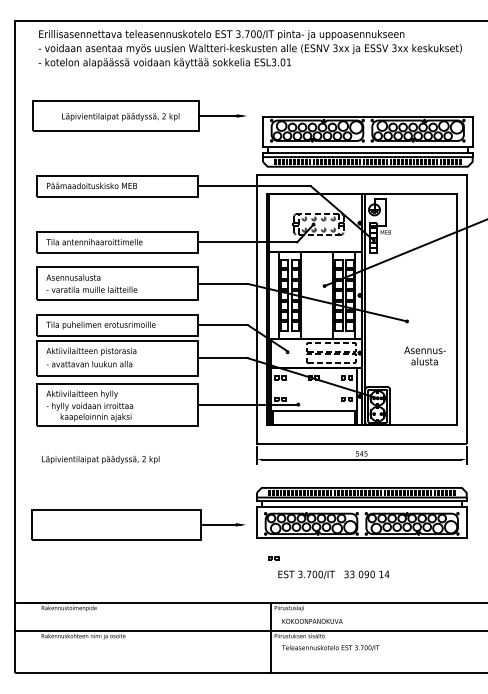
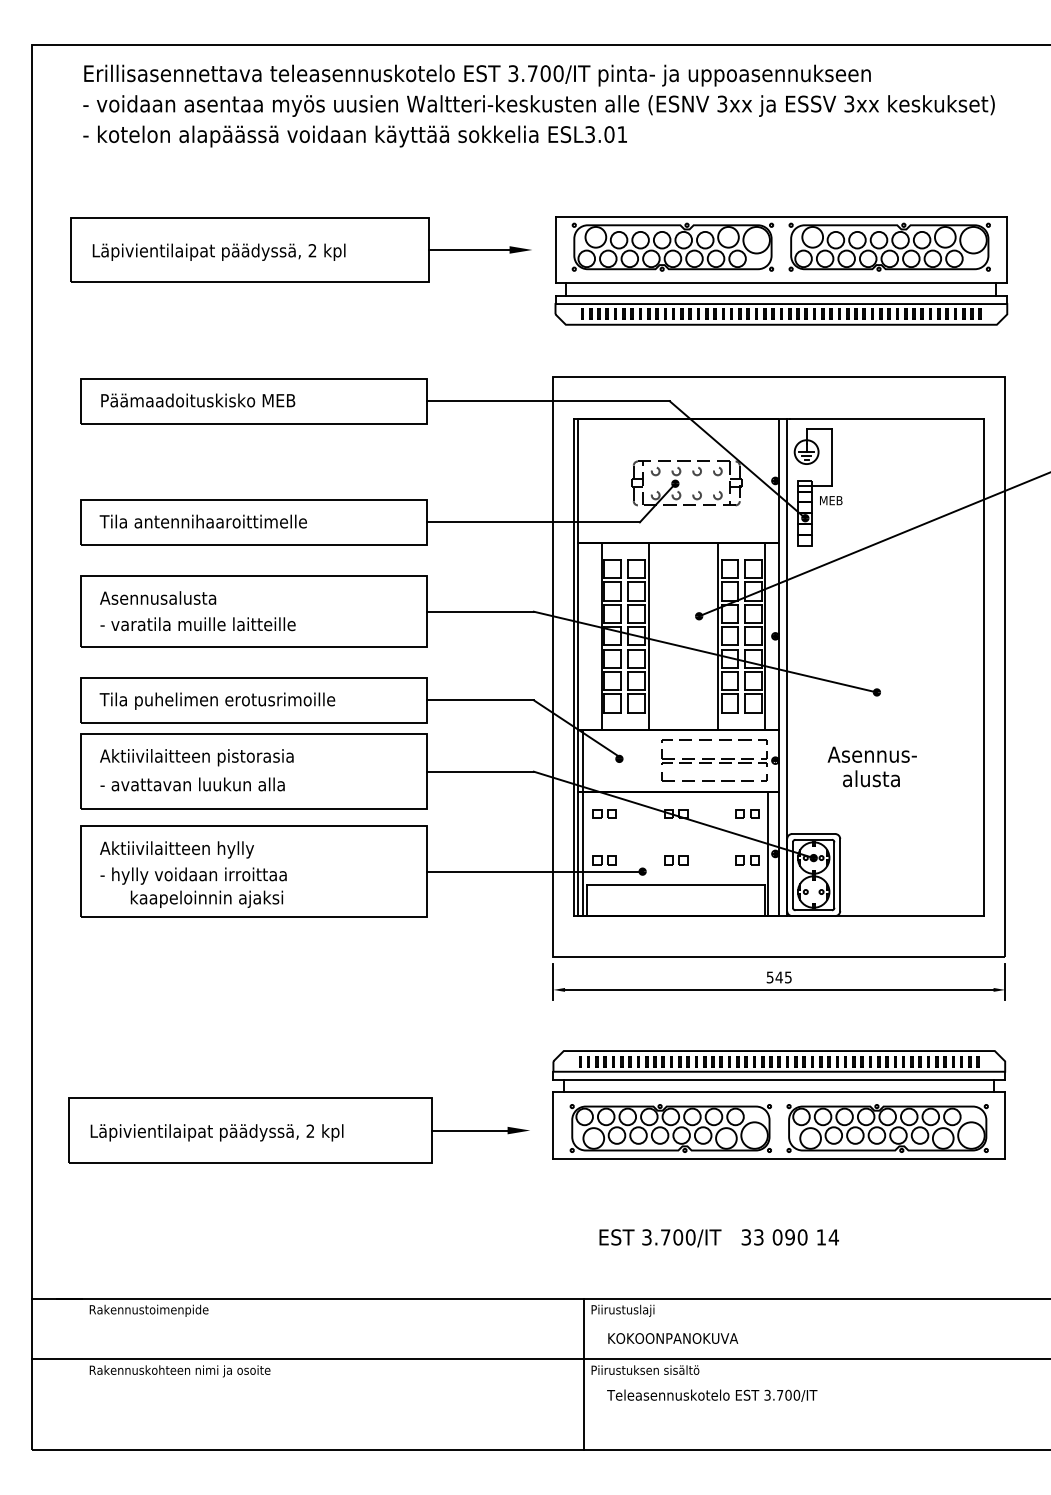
text: (120, 116) -> (218, 251), moved
part: (367, 141) -> (780, 270), moved
text: (424, 355) -> (871, 765), moved
text: (100, 459) -> (216, 1131), moved
part: (273, 558) -> (675, 860), moved

